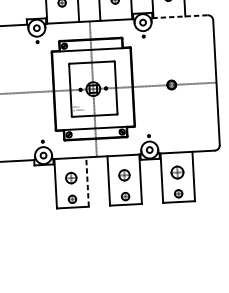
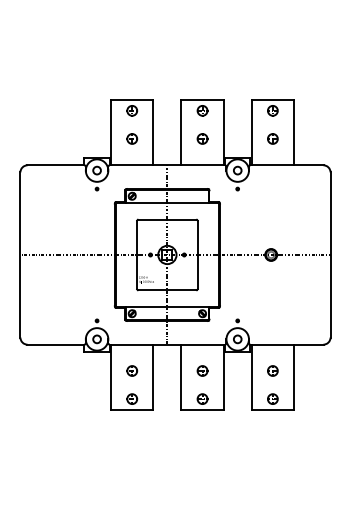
line: (179, 16) -> (286, 165), dashed -> solid
part: (177, 172) -> (272, 370), size x0.62
part: (124, 174) -> (202, 370), size x0.71
part: (71, 177) -> (132, 370), size x0.71
line: (87, 182) -> (153, 377), dashed -> solid

